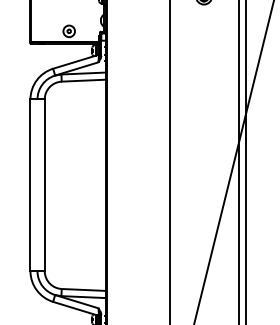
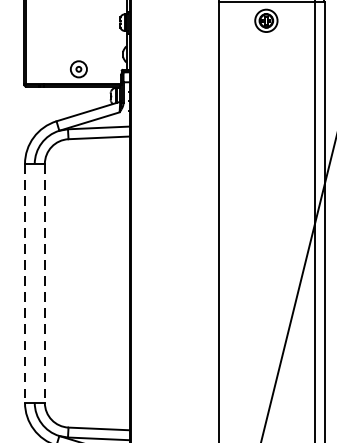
line: (30, 185) -> (25, 283), solid -> dashed
line: (44, 185) -> (44, 283), solid -> dashed

